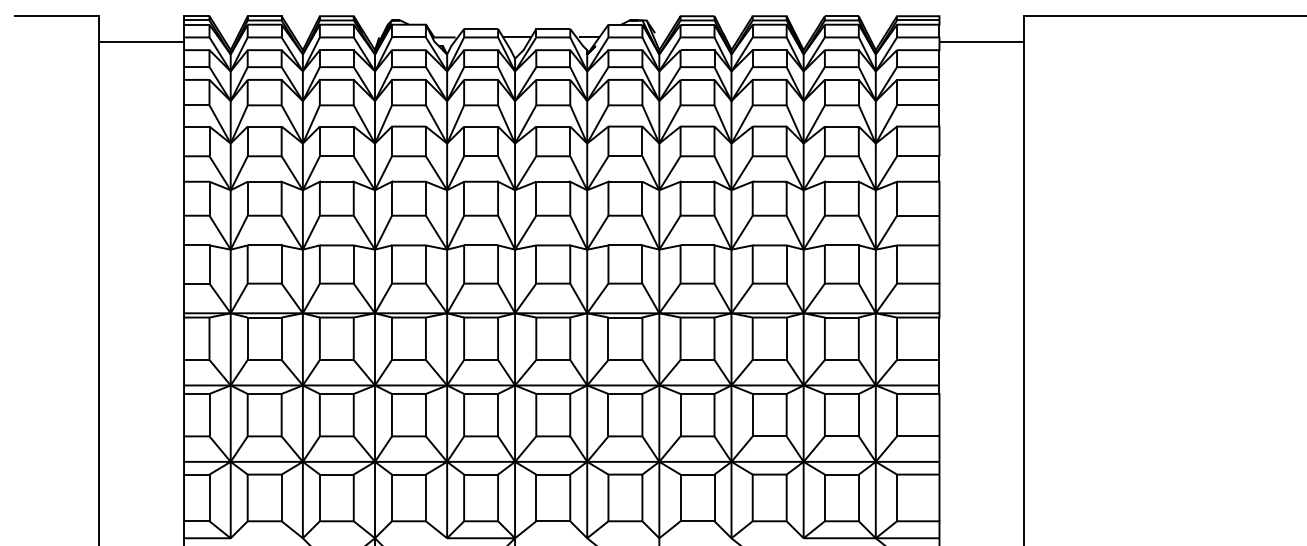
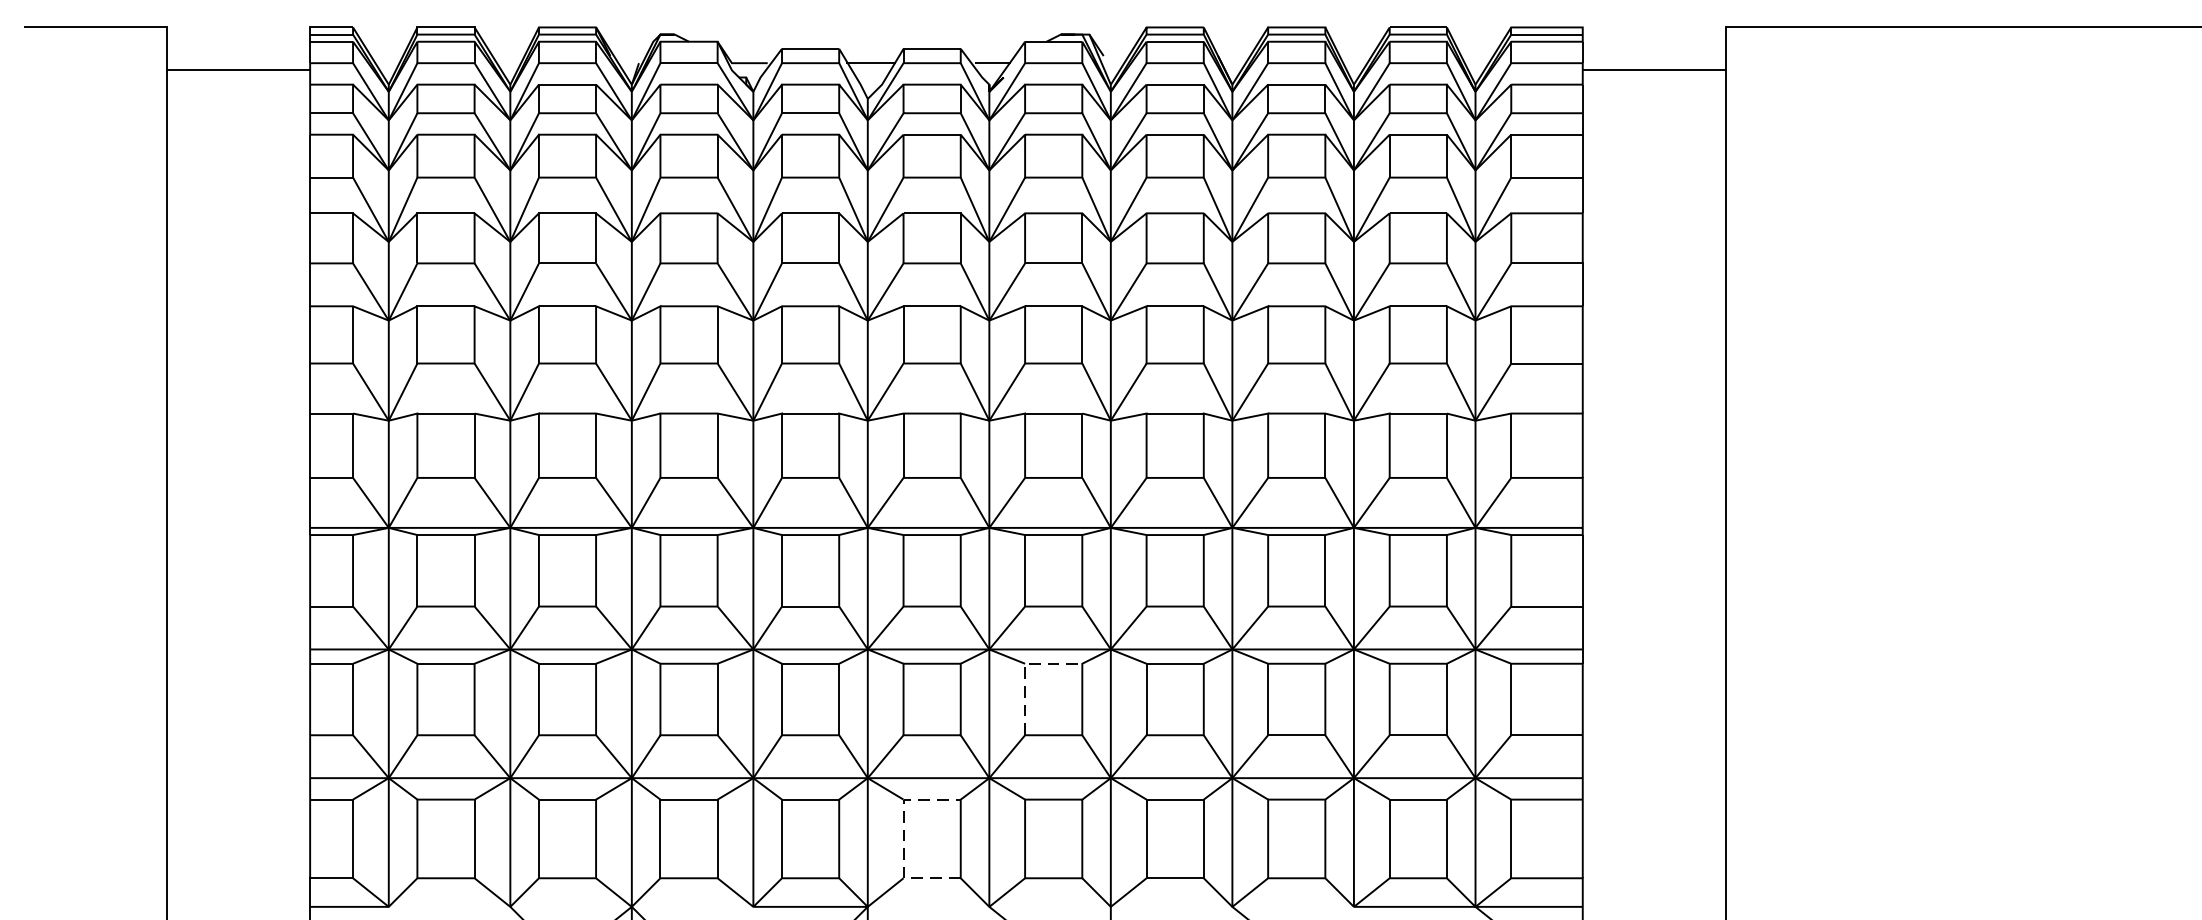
line: (608, 397) -> (1025, 669), solid -> dashed
line: (536, 497) -> (903, 838), solid -> dashed

